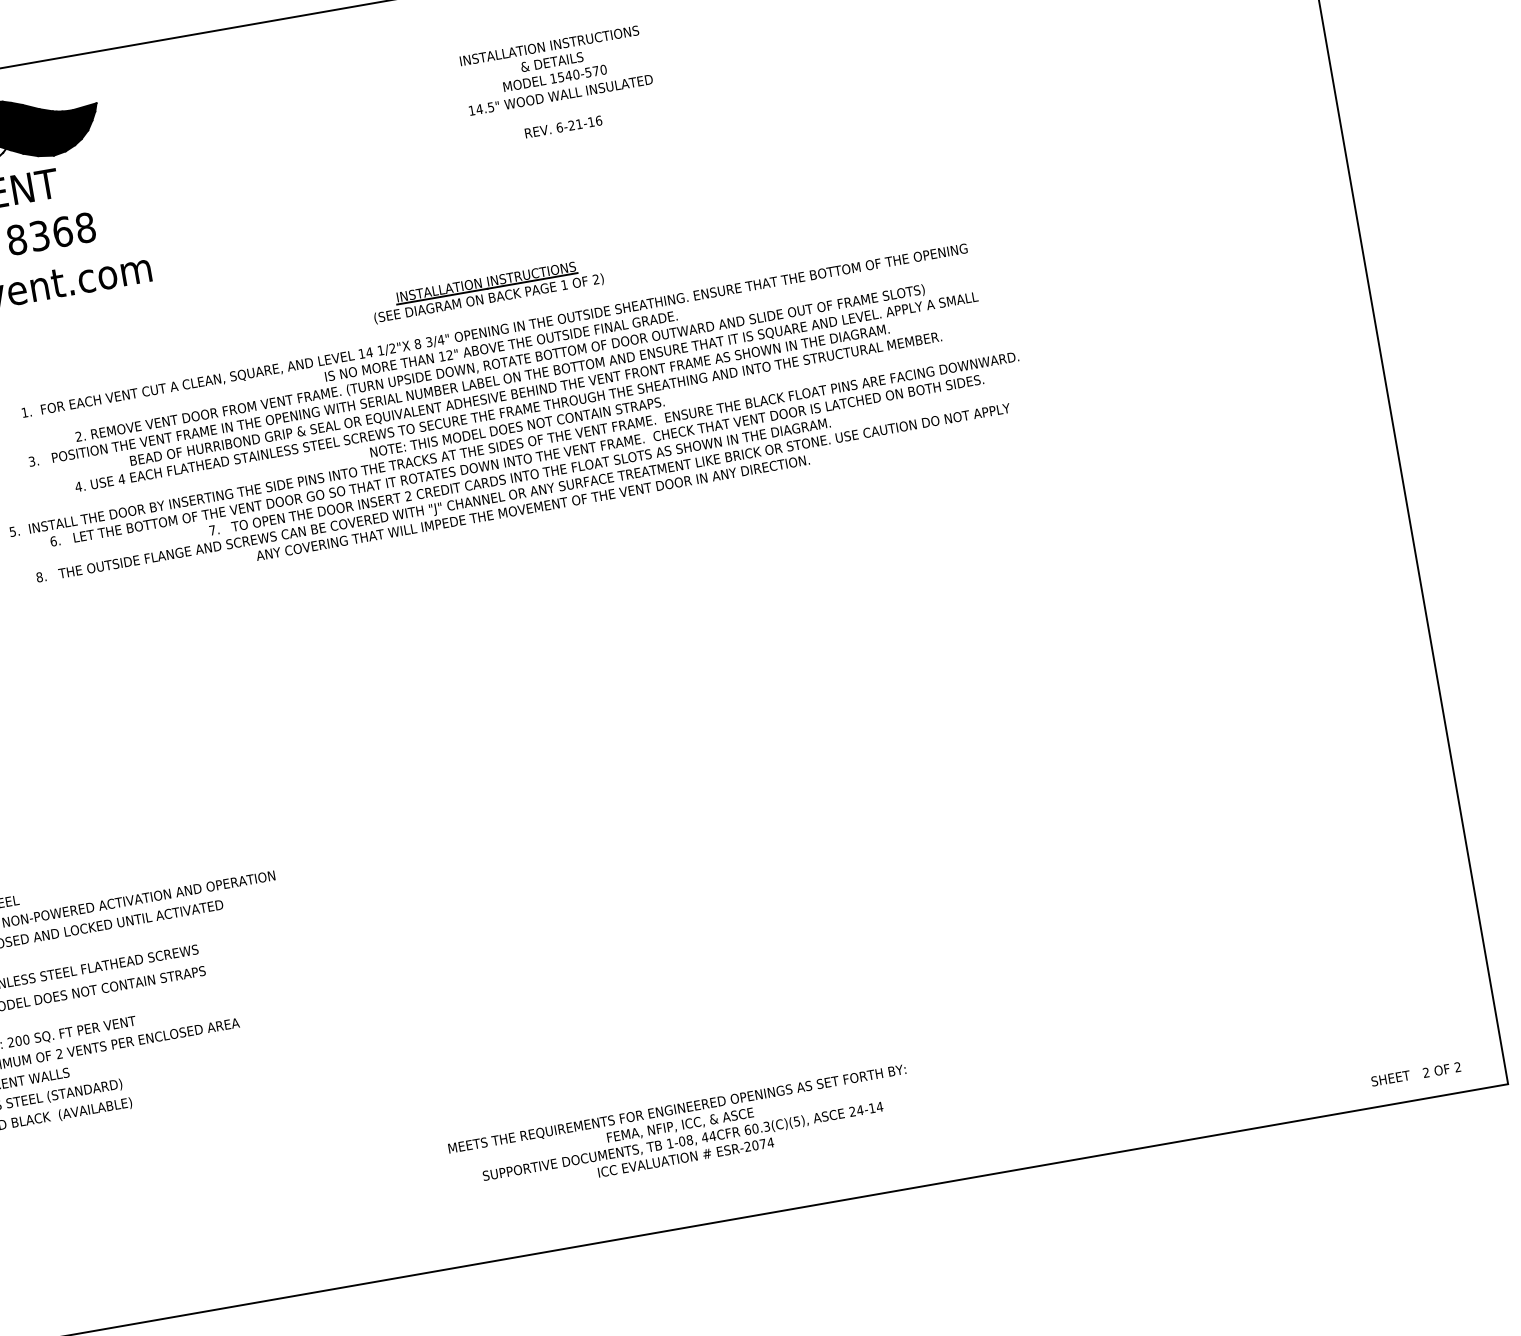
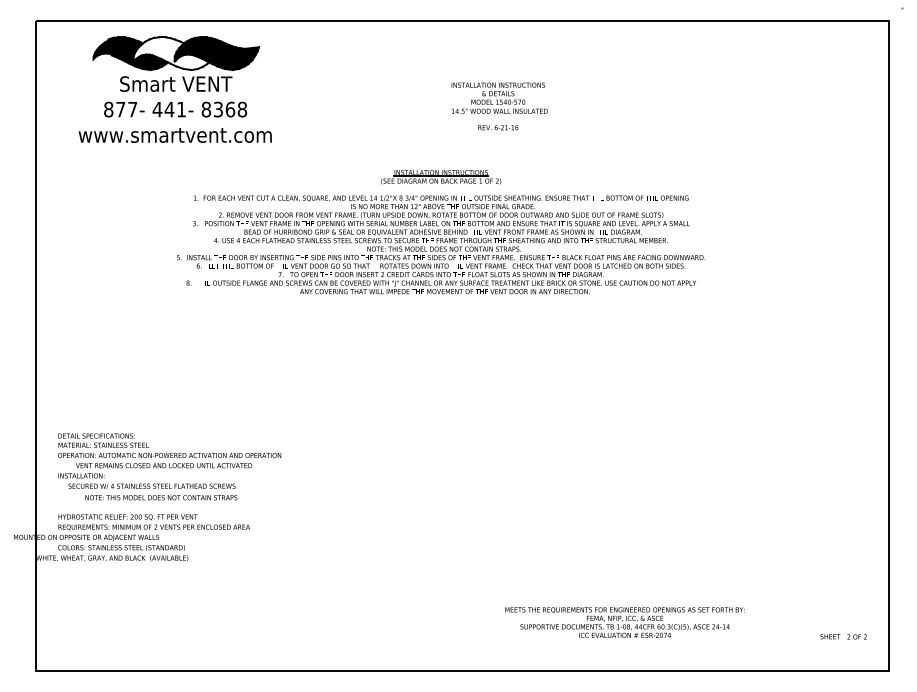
text: (558, 86) -> (499, 106), moved
text: (1415, 1073) -> (843, 636), moved
text: (680, 1133) -> (624, 622), moved

